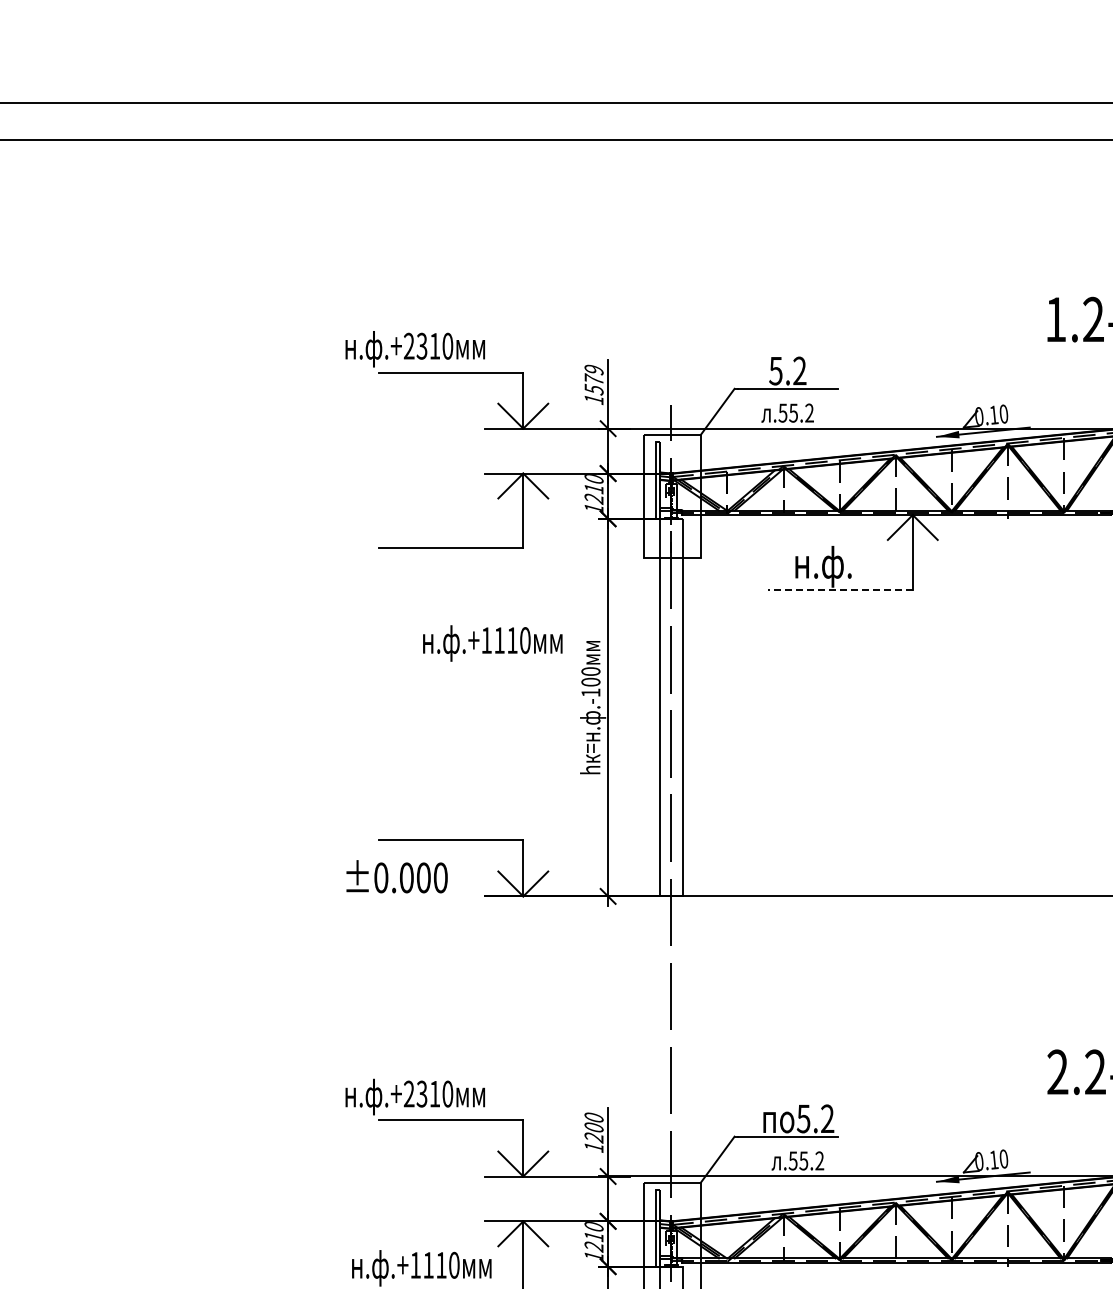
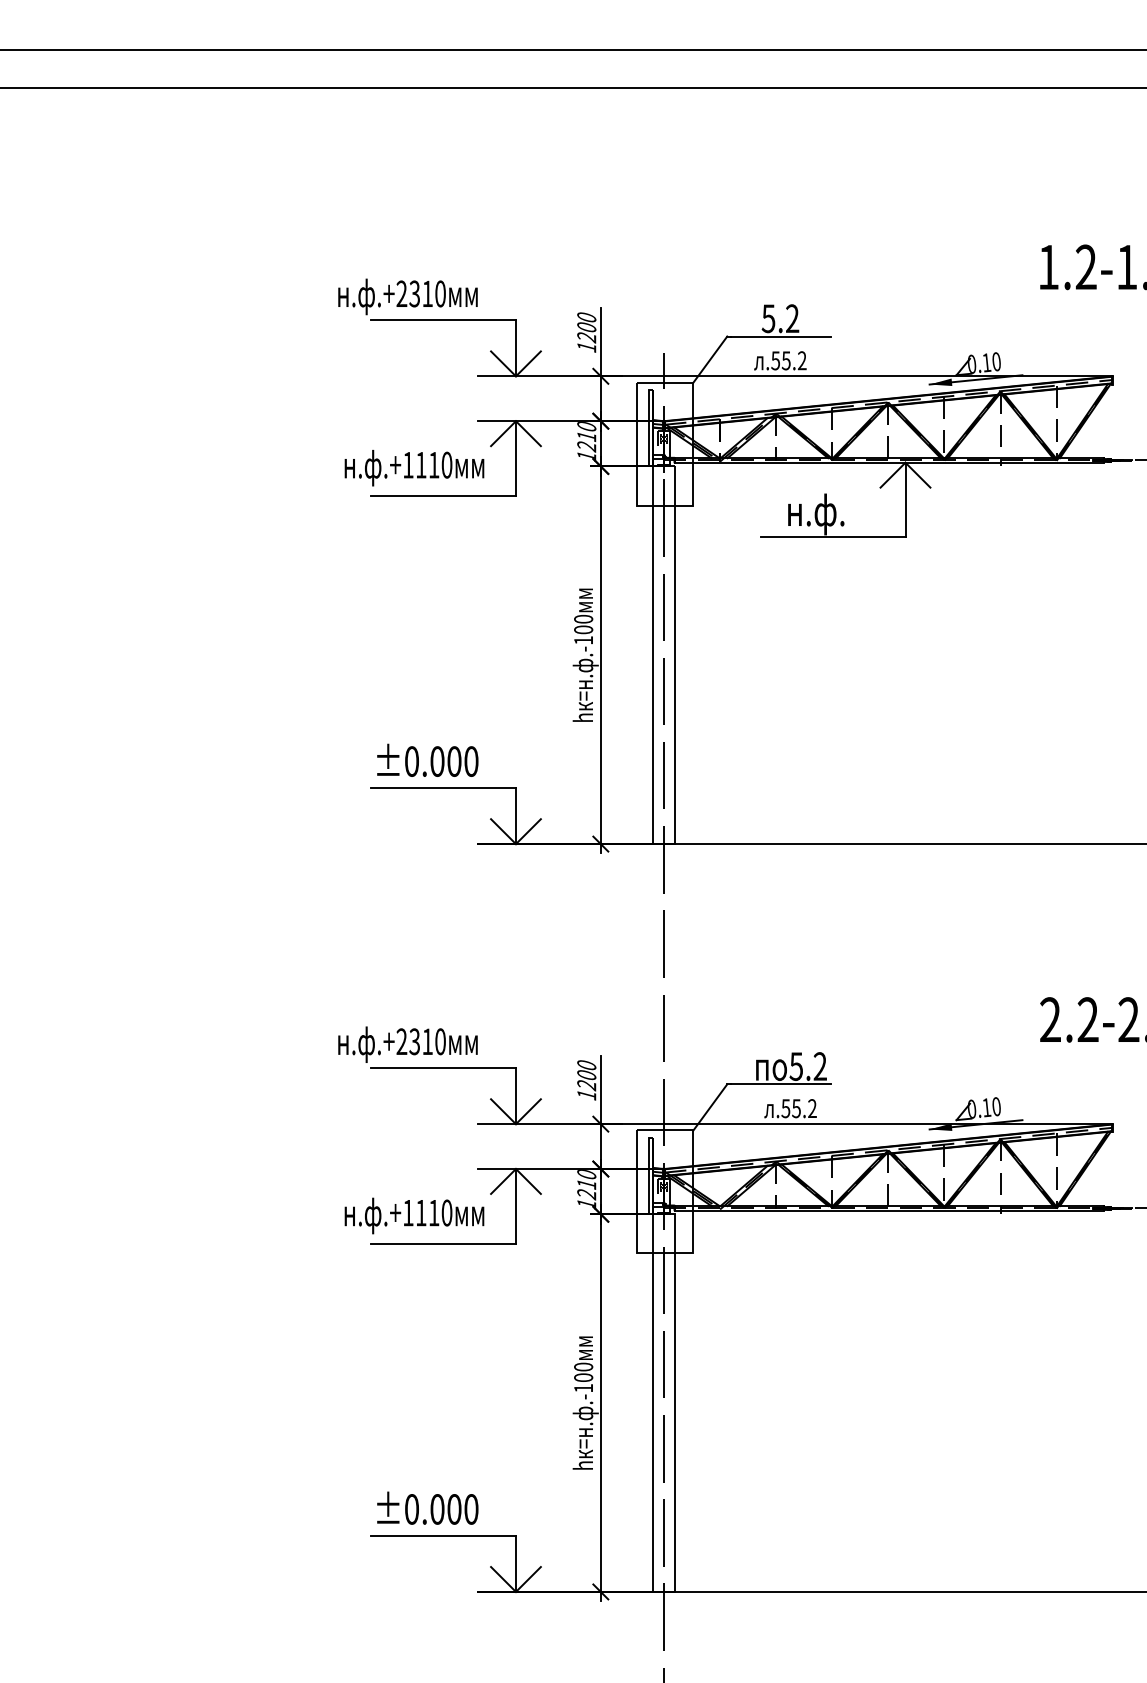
text: (593, 379) -> (586, 327), 1579 -> 1200
line: (839, 589) -> (832, 537), dashed -> solid
text: (492, 643) -> (414, 468), moved
text: (396, 875) -> (427, 759), moved

